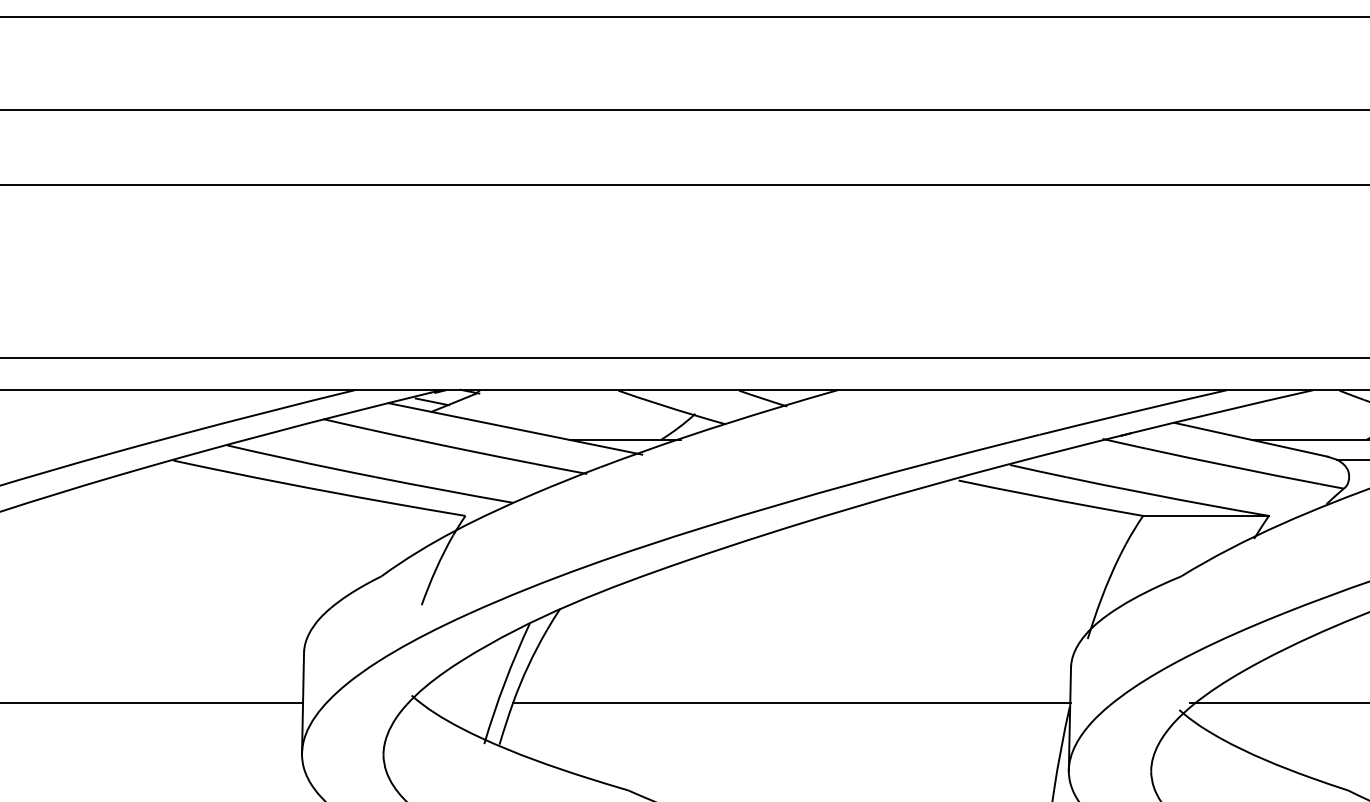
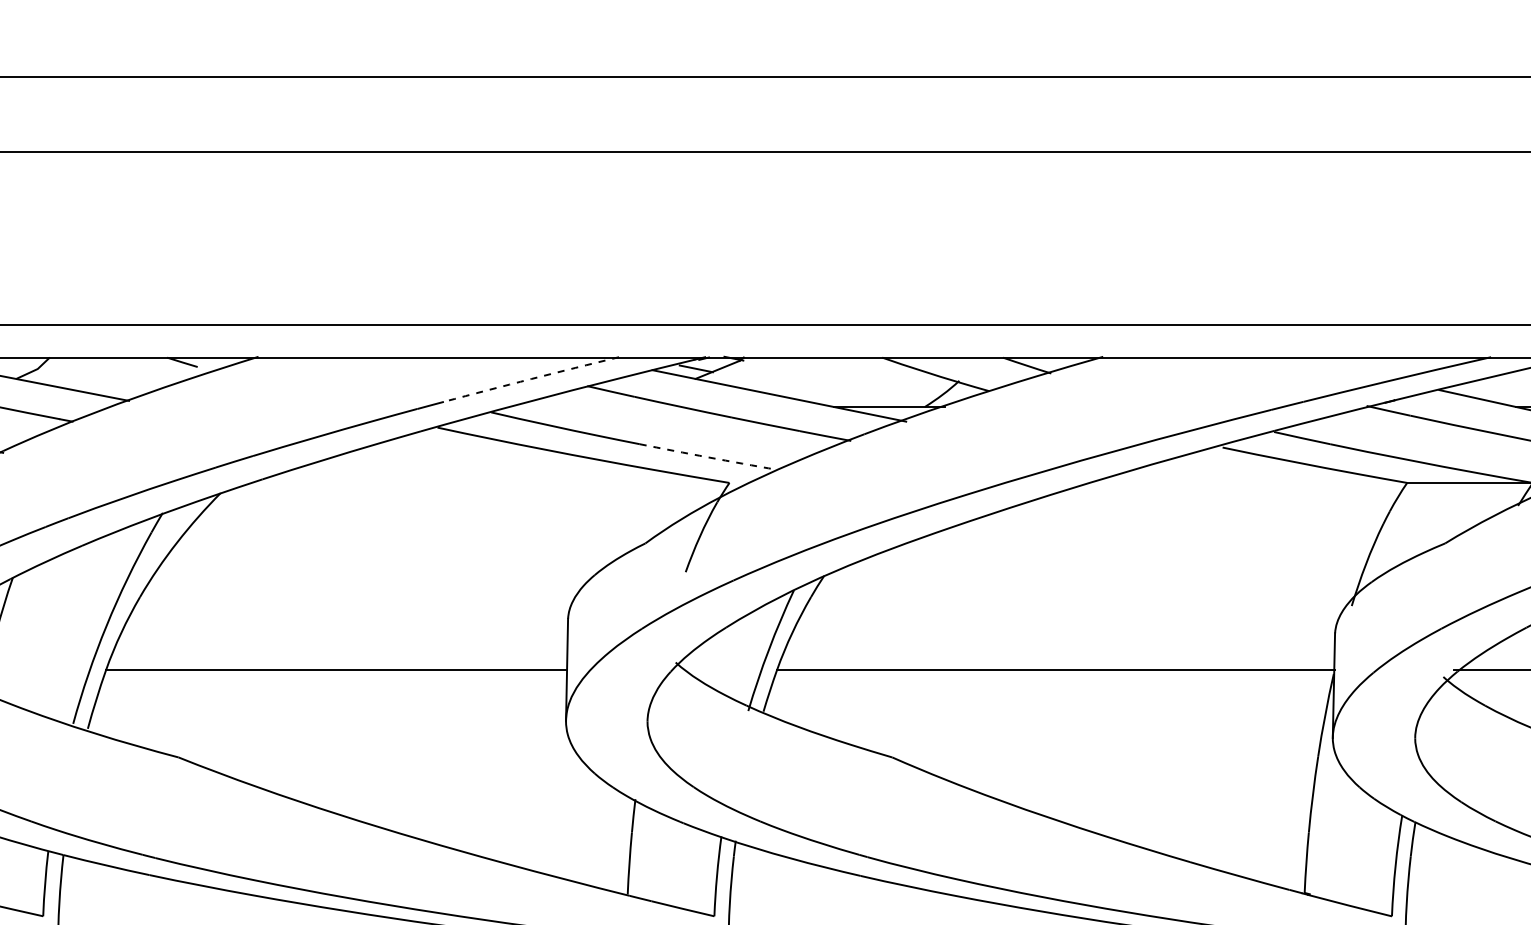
arc: (267, 412) -> (531, 379), solid -> dashed
arc: (444, 490) -> (708, 457), solid -> dashed

